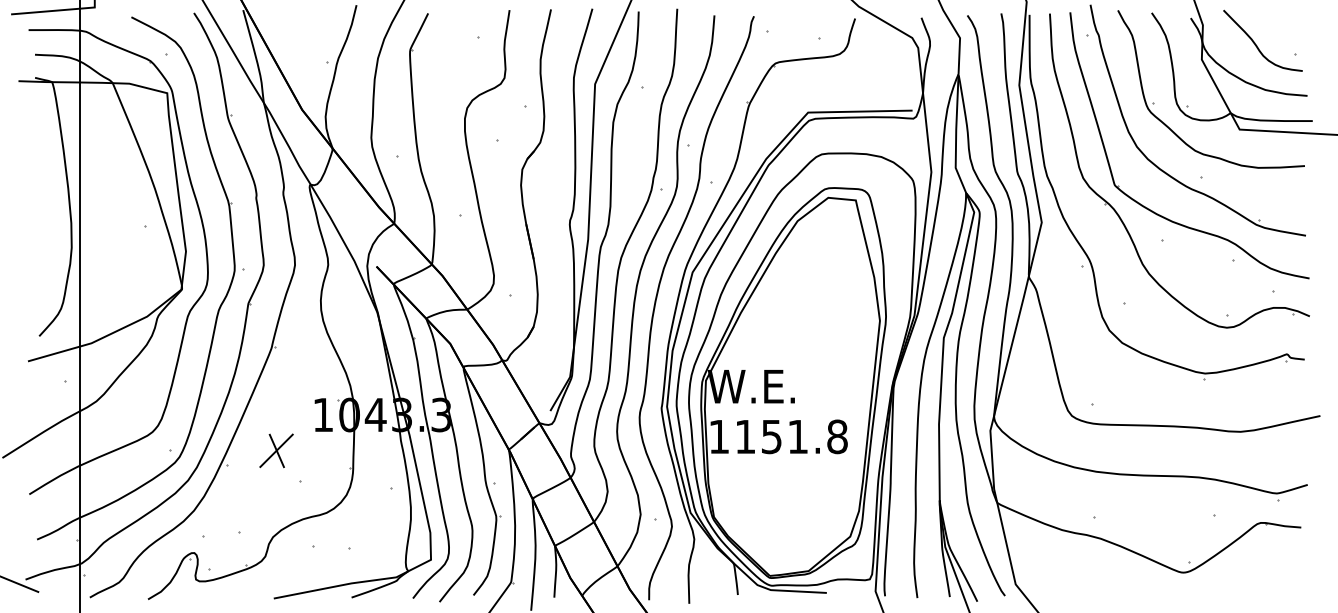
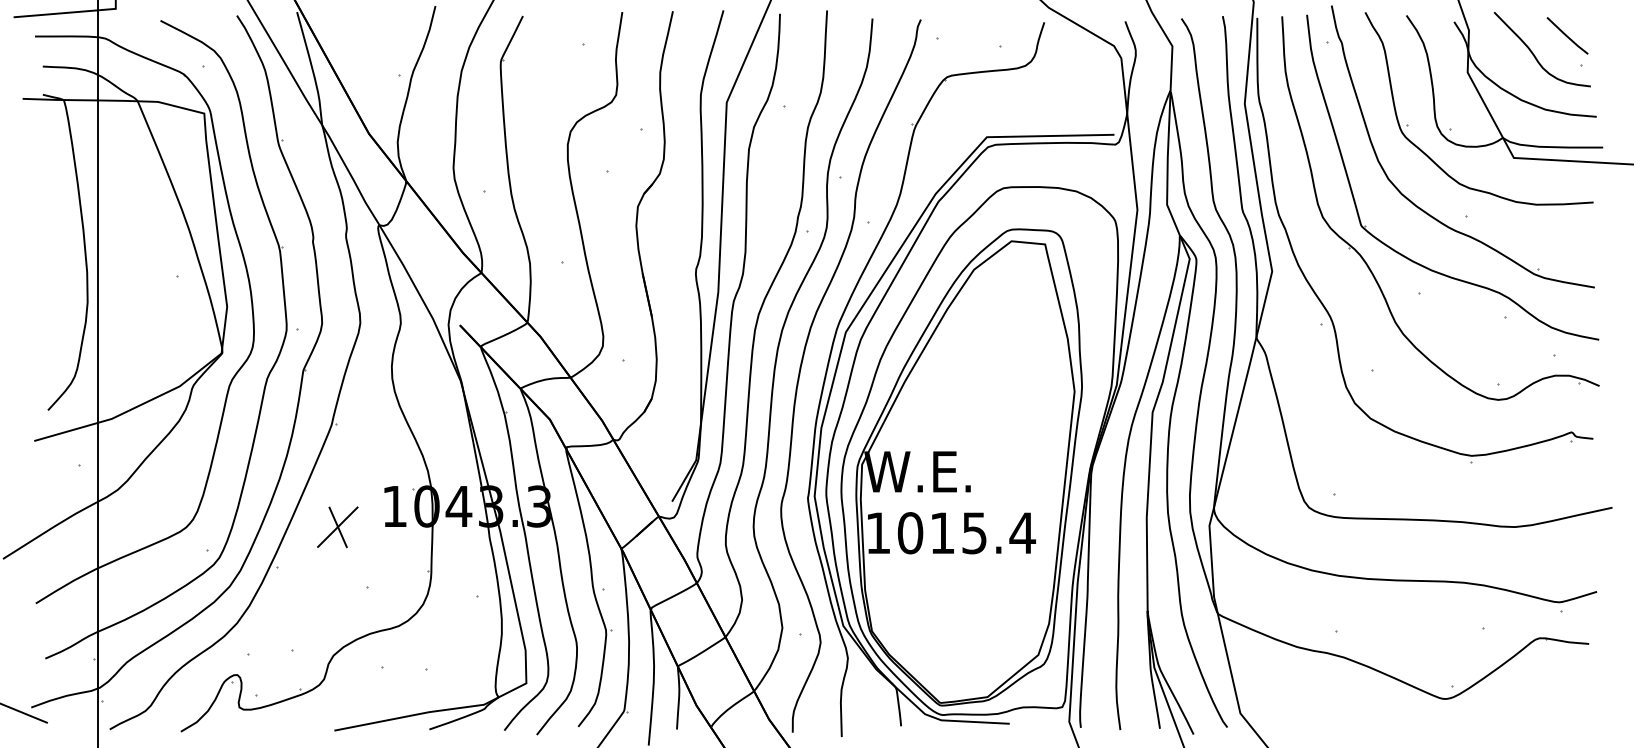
line: (1283, 29) -> (1567, 35), added
text: (791, 437) -> (966, 533), 1151.8 -> 1015.4
part: (276, 451) -> (337, 527), moved

